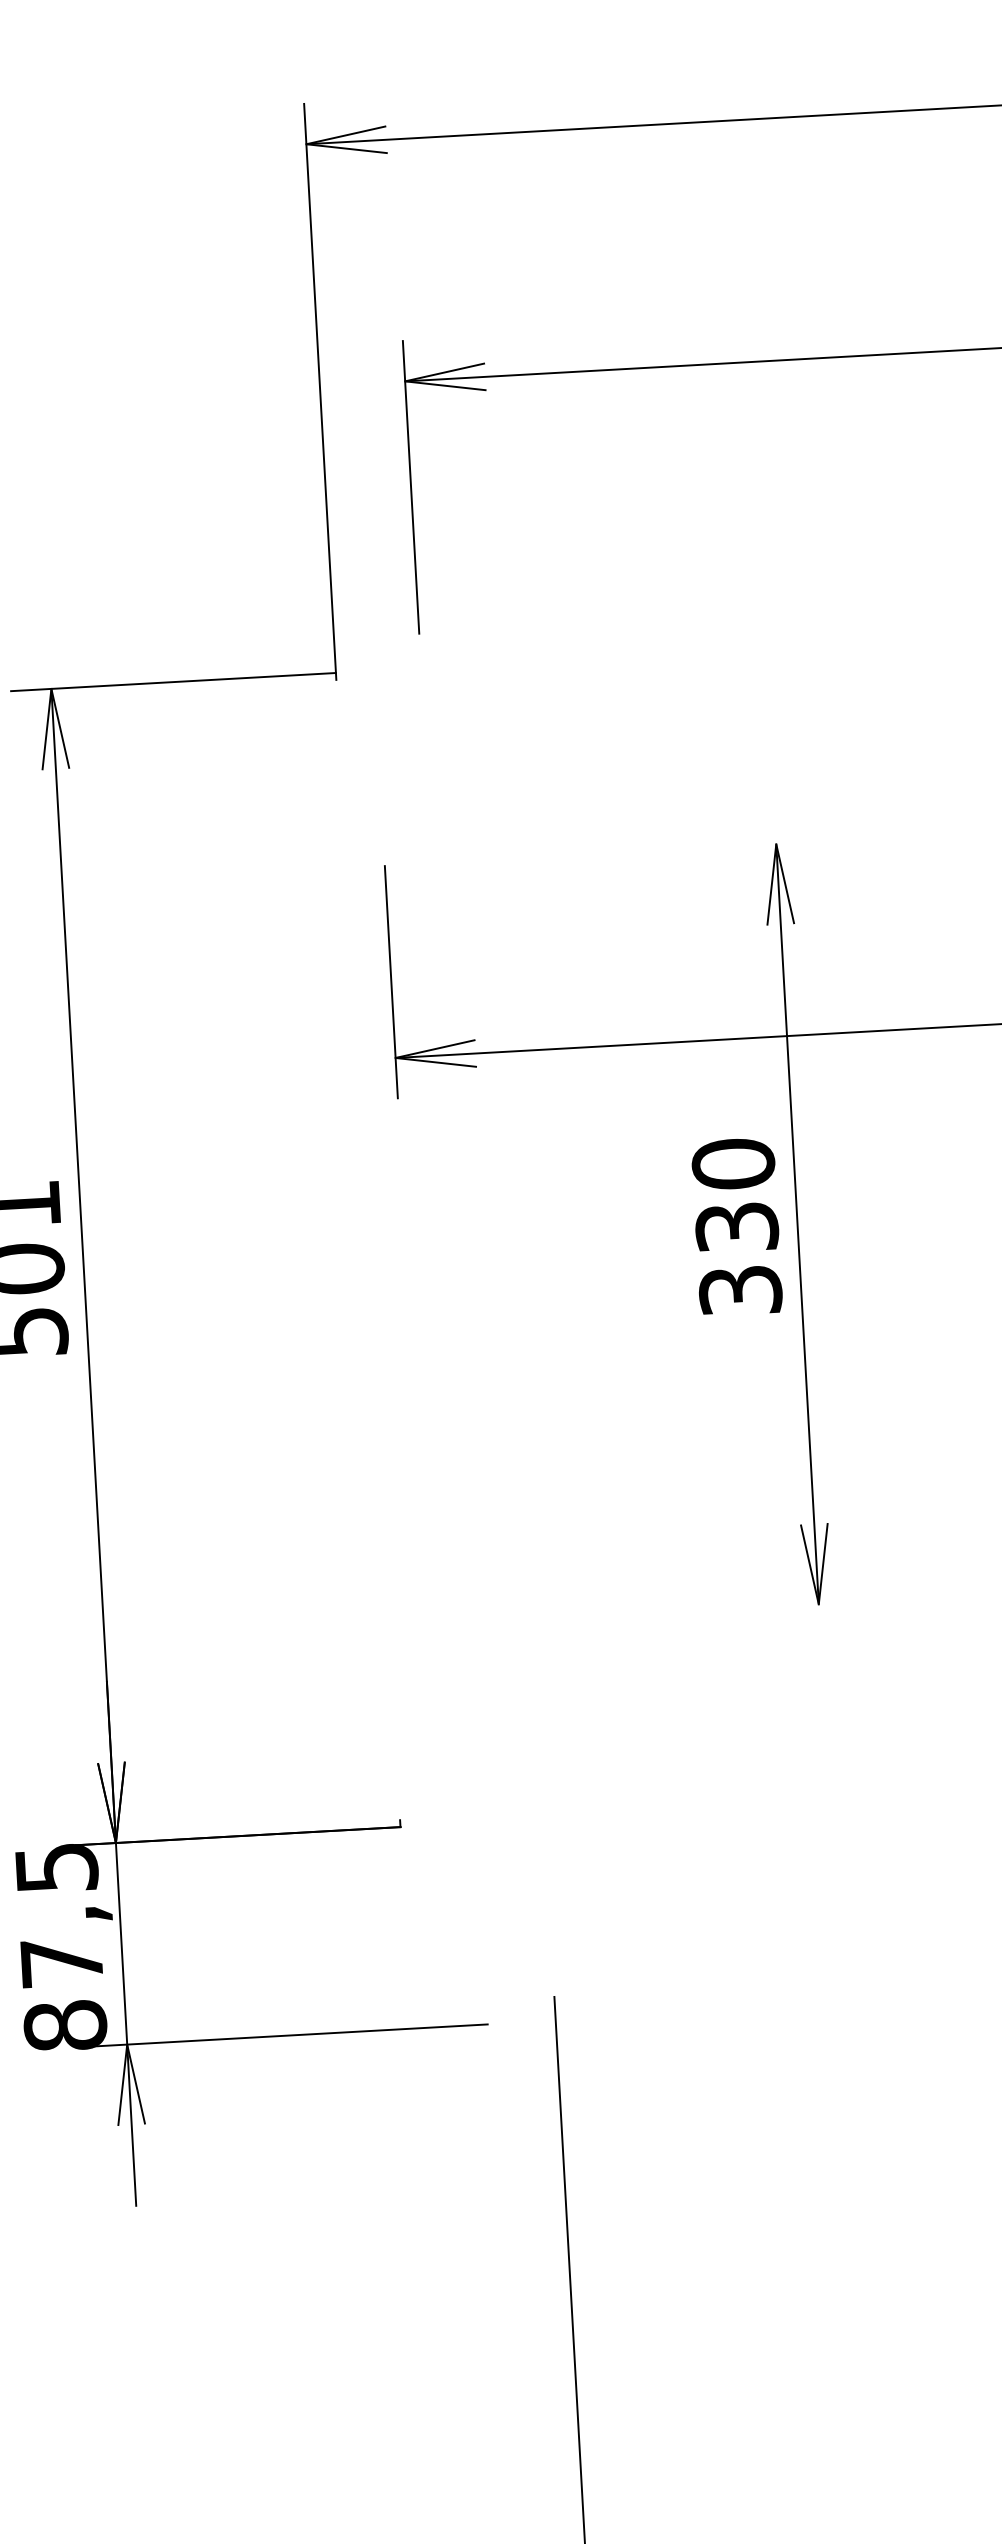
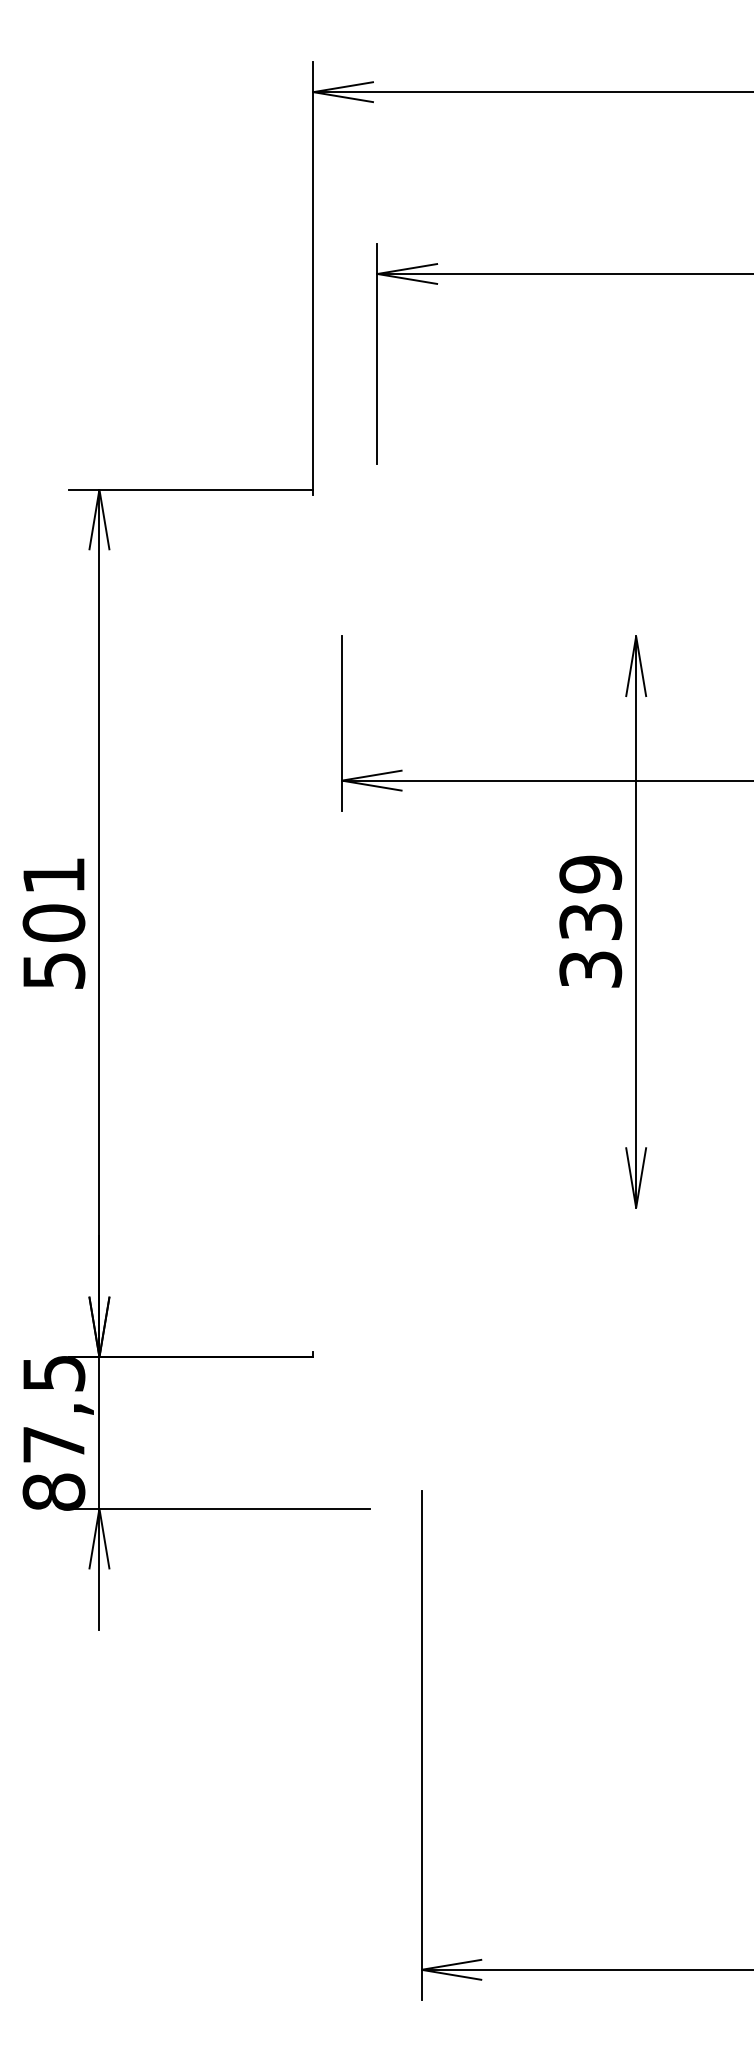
text: (733, 1164) -> (590, 874), 330 -> 339

